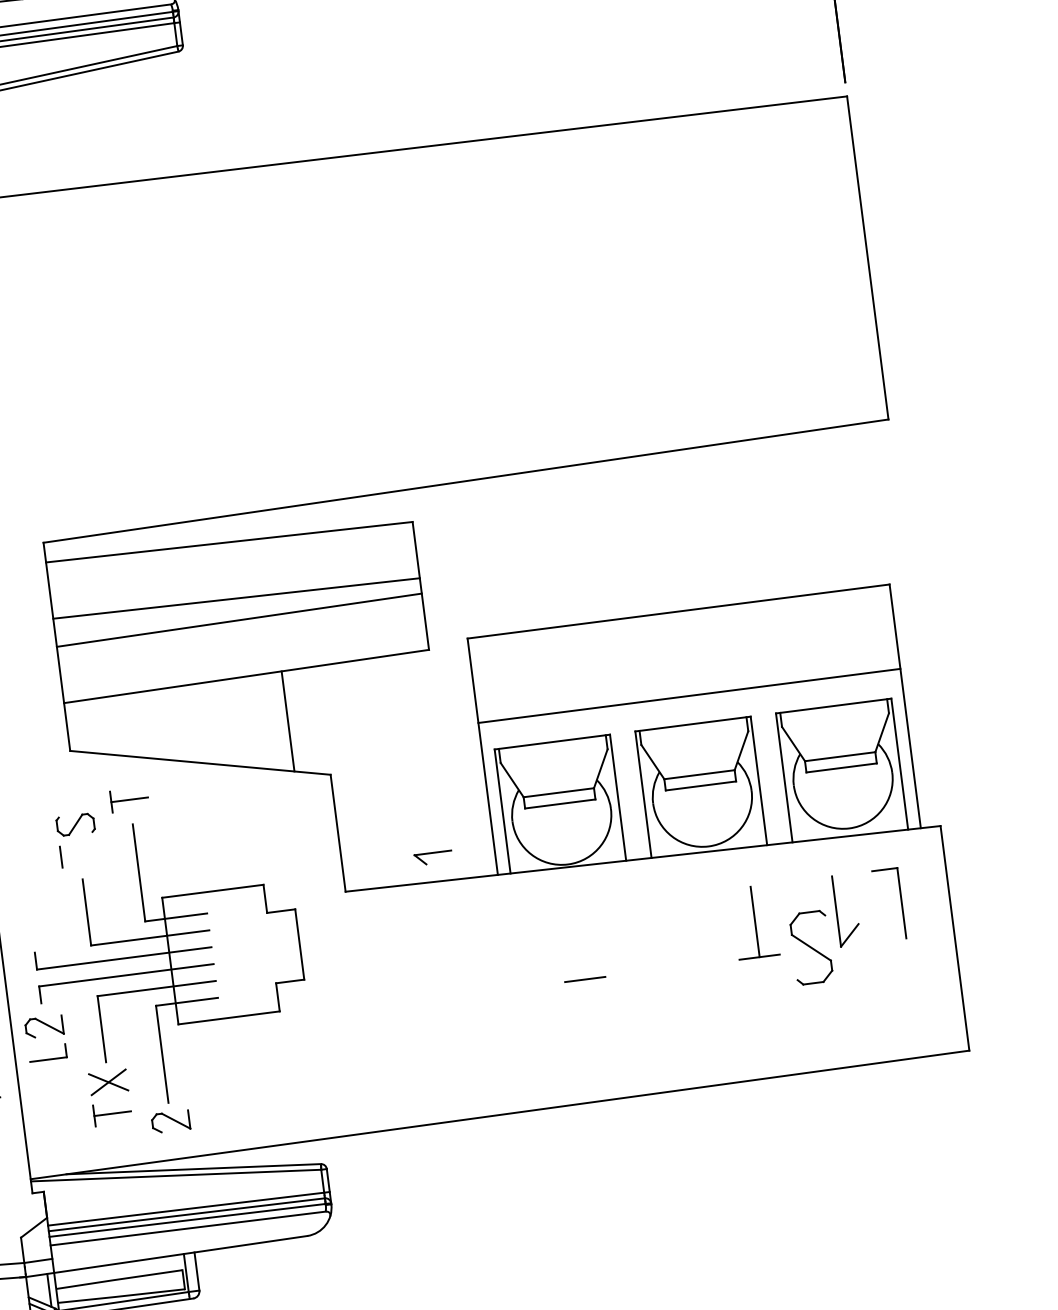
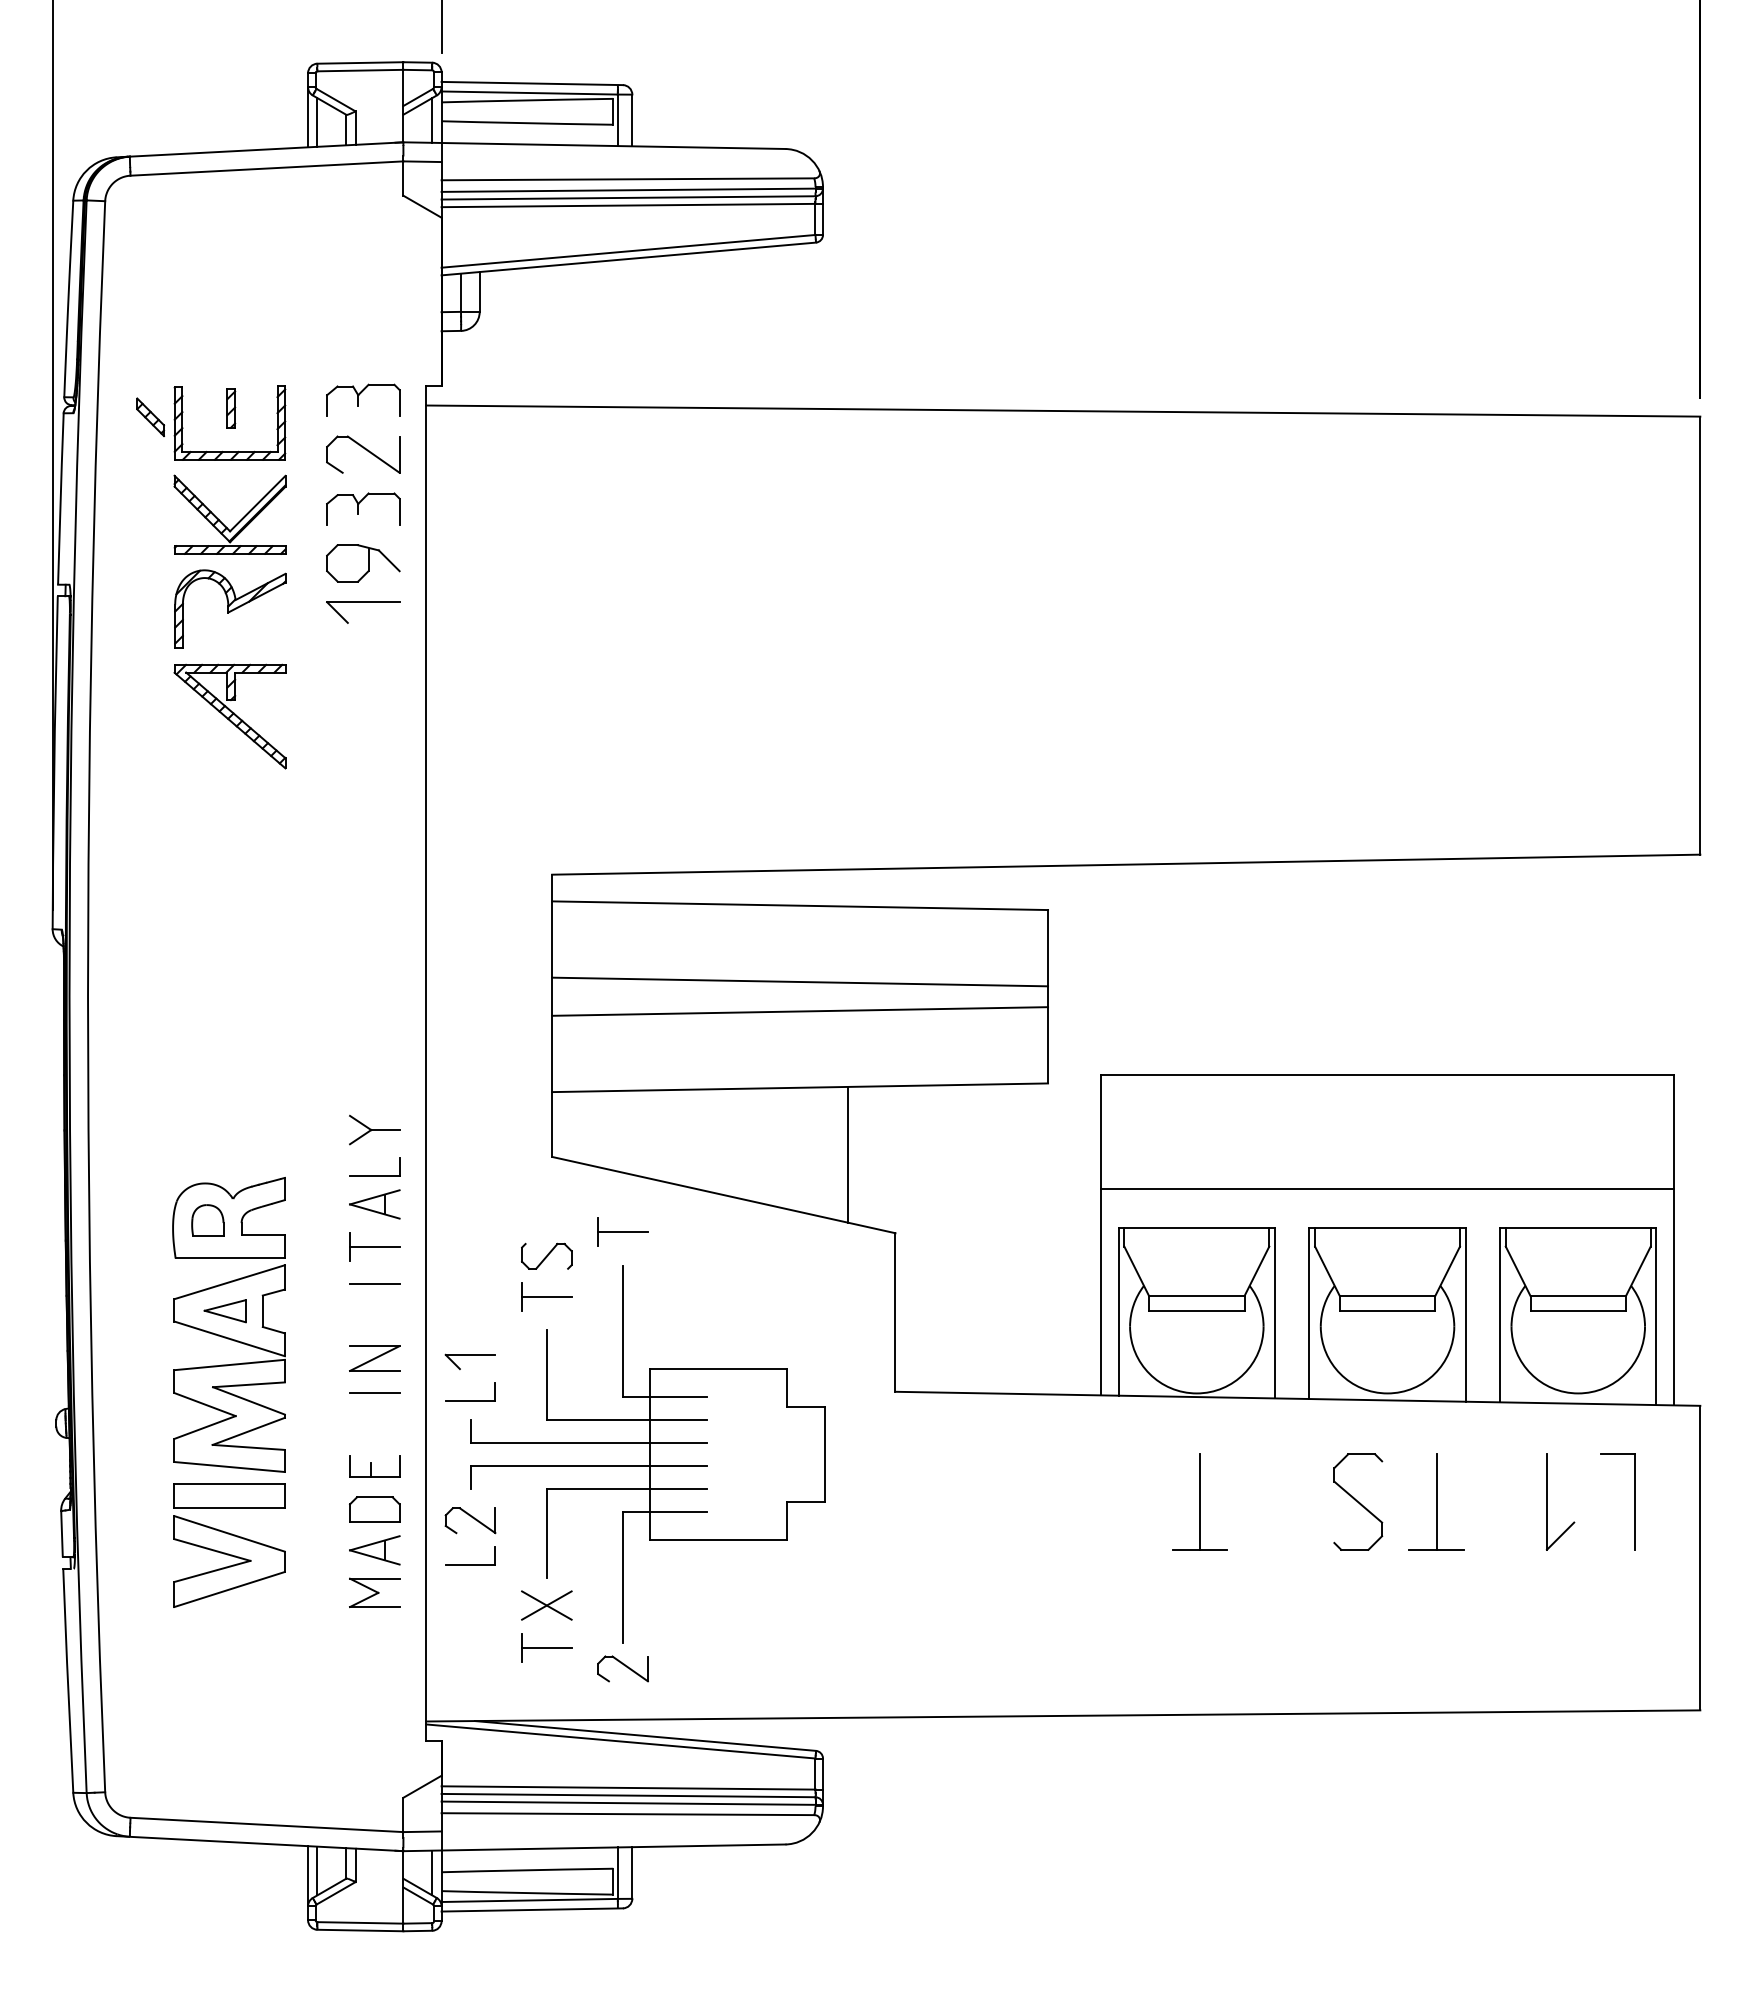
line: (79, 855) -> (546, 1297), added
part: (432, 857) -> (469, 1361), moved
part: (32, 938) -> (470, 1400), added
line: (580, 943) -> (1200, 1501), added
part: (811, 947) -> (1358, 1501), moved

